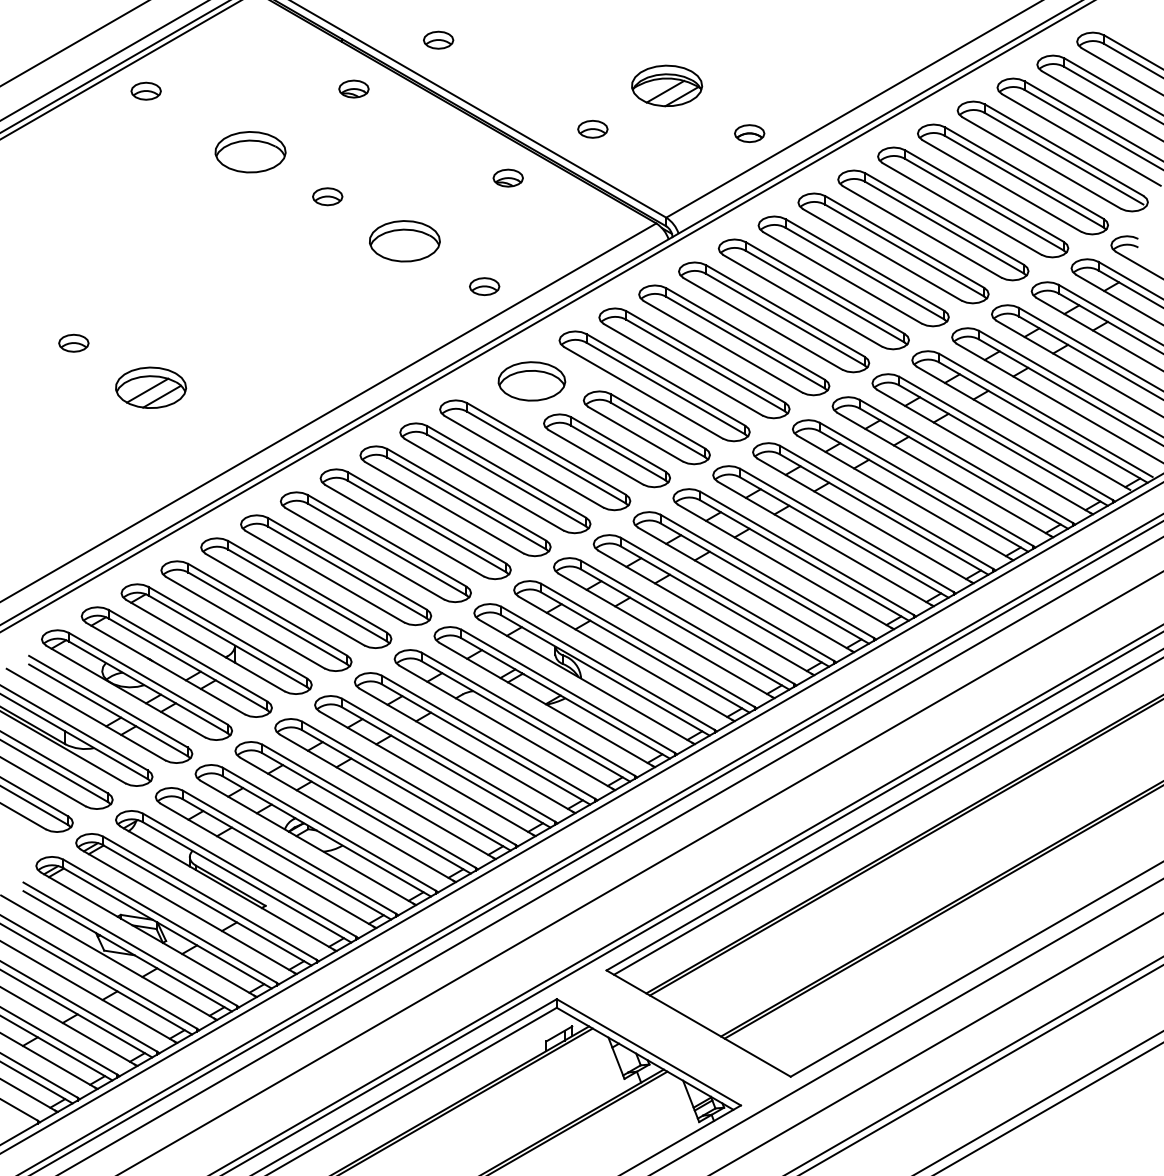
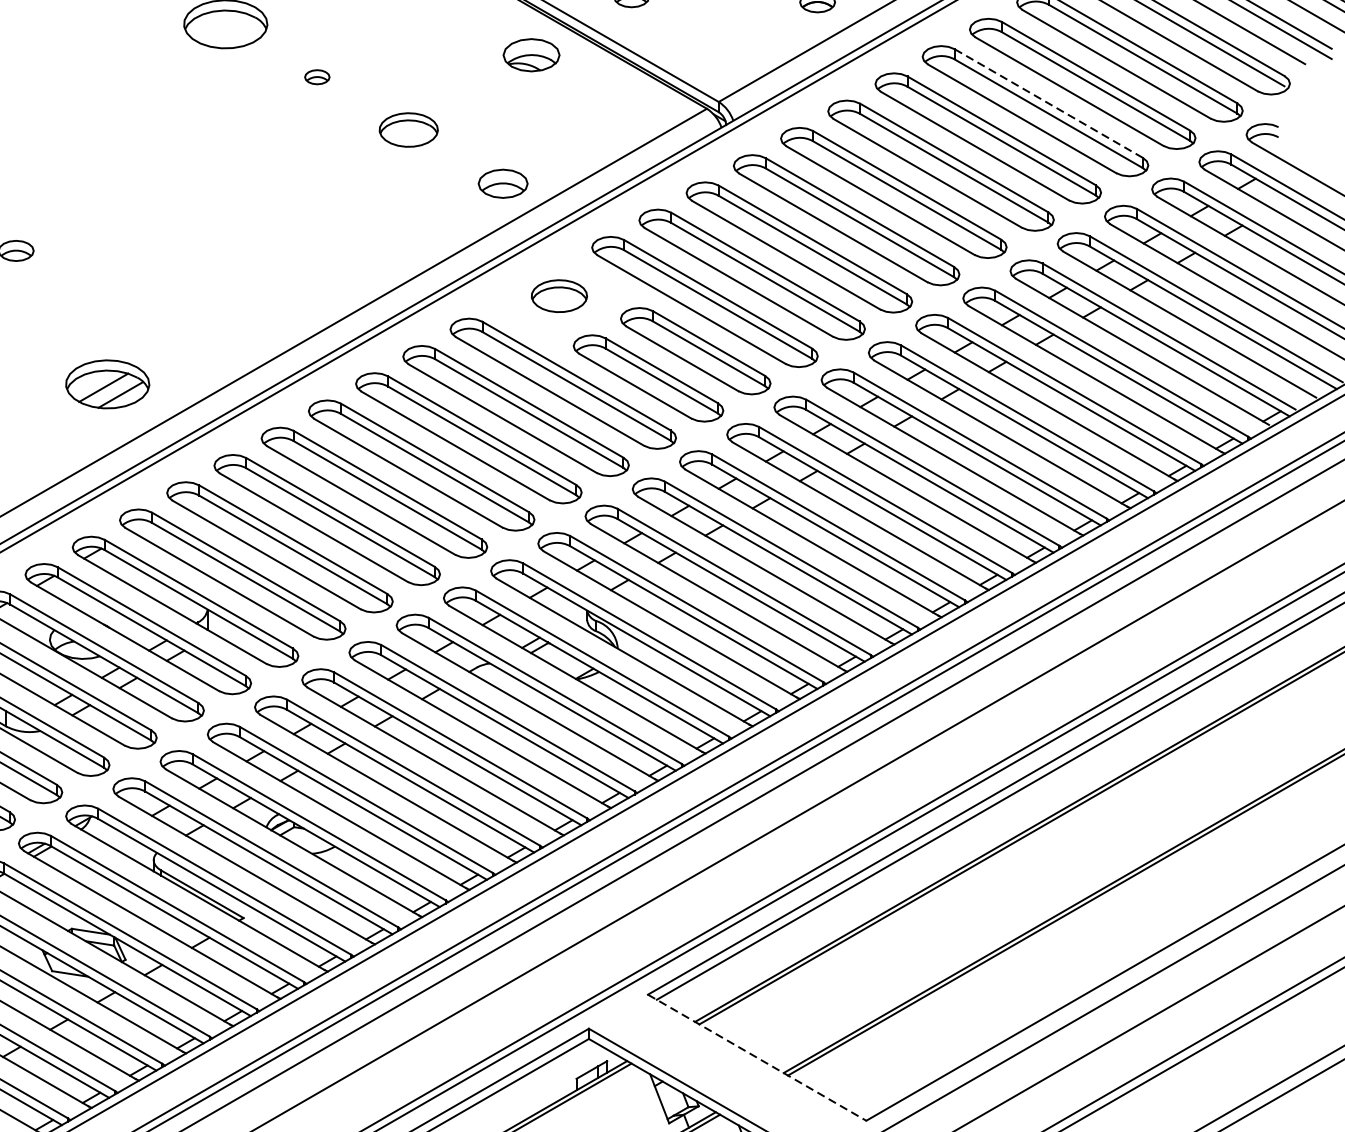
part: (507, 177) -> (530, 54), size x1.6
part: (327, 196) -> (316, 76), size x0.7
line: (944, 219) -> (1048, 104), solid -> dashed
part: (404, 241) -> (408, 130), size x0.7
part: (484, 286) -> (503, 183), size x1.4
part: (531, 381) -> (558, 296), size x0.7
part: (151, 387) -> (108, 383), moved
line: (699, 1023) -> (758, 1057), solid -> dashed

